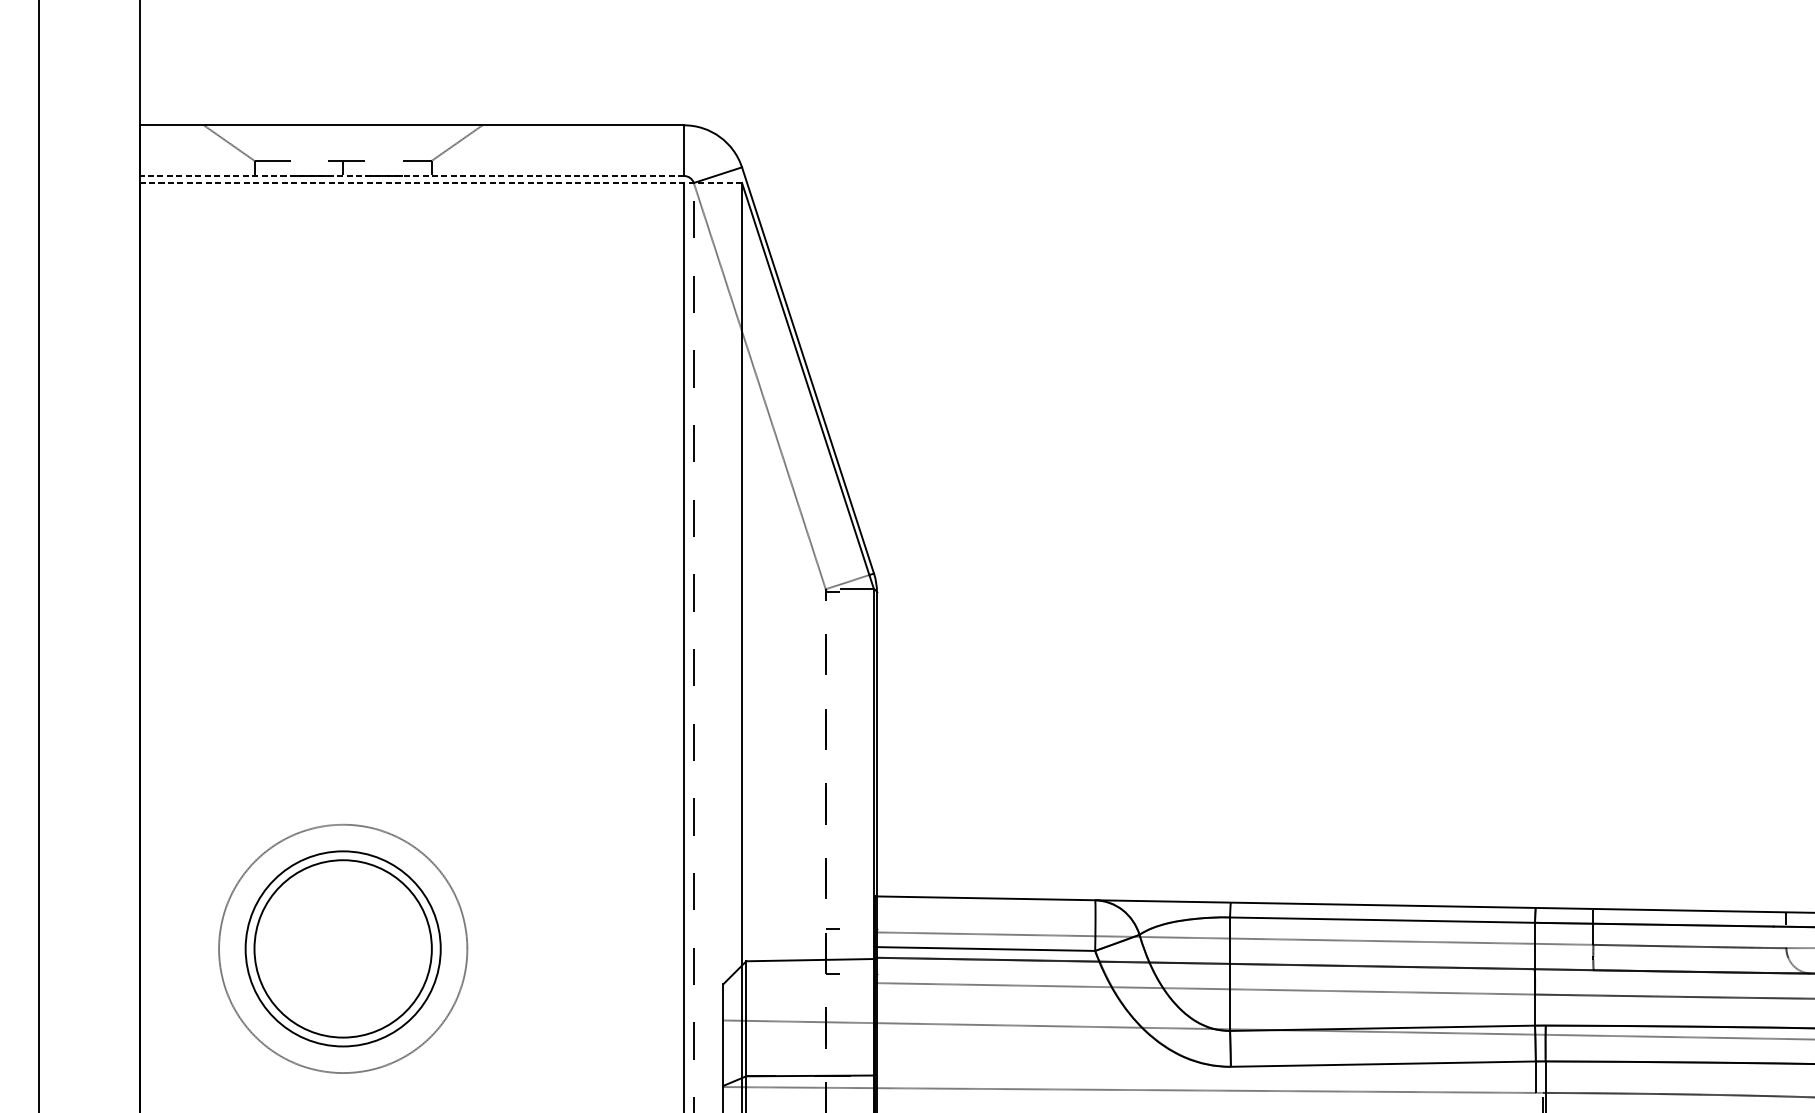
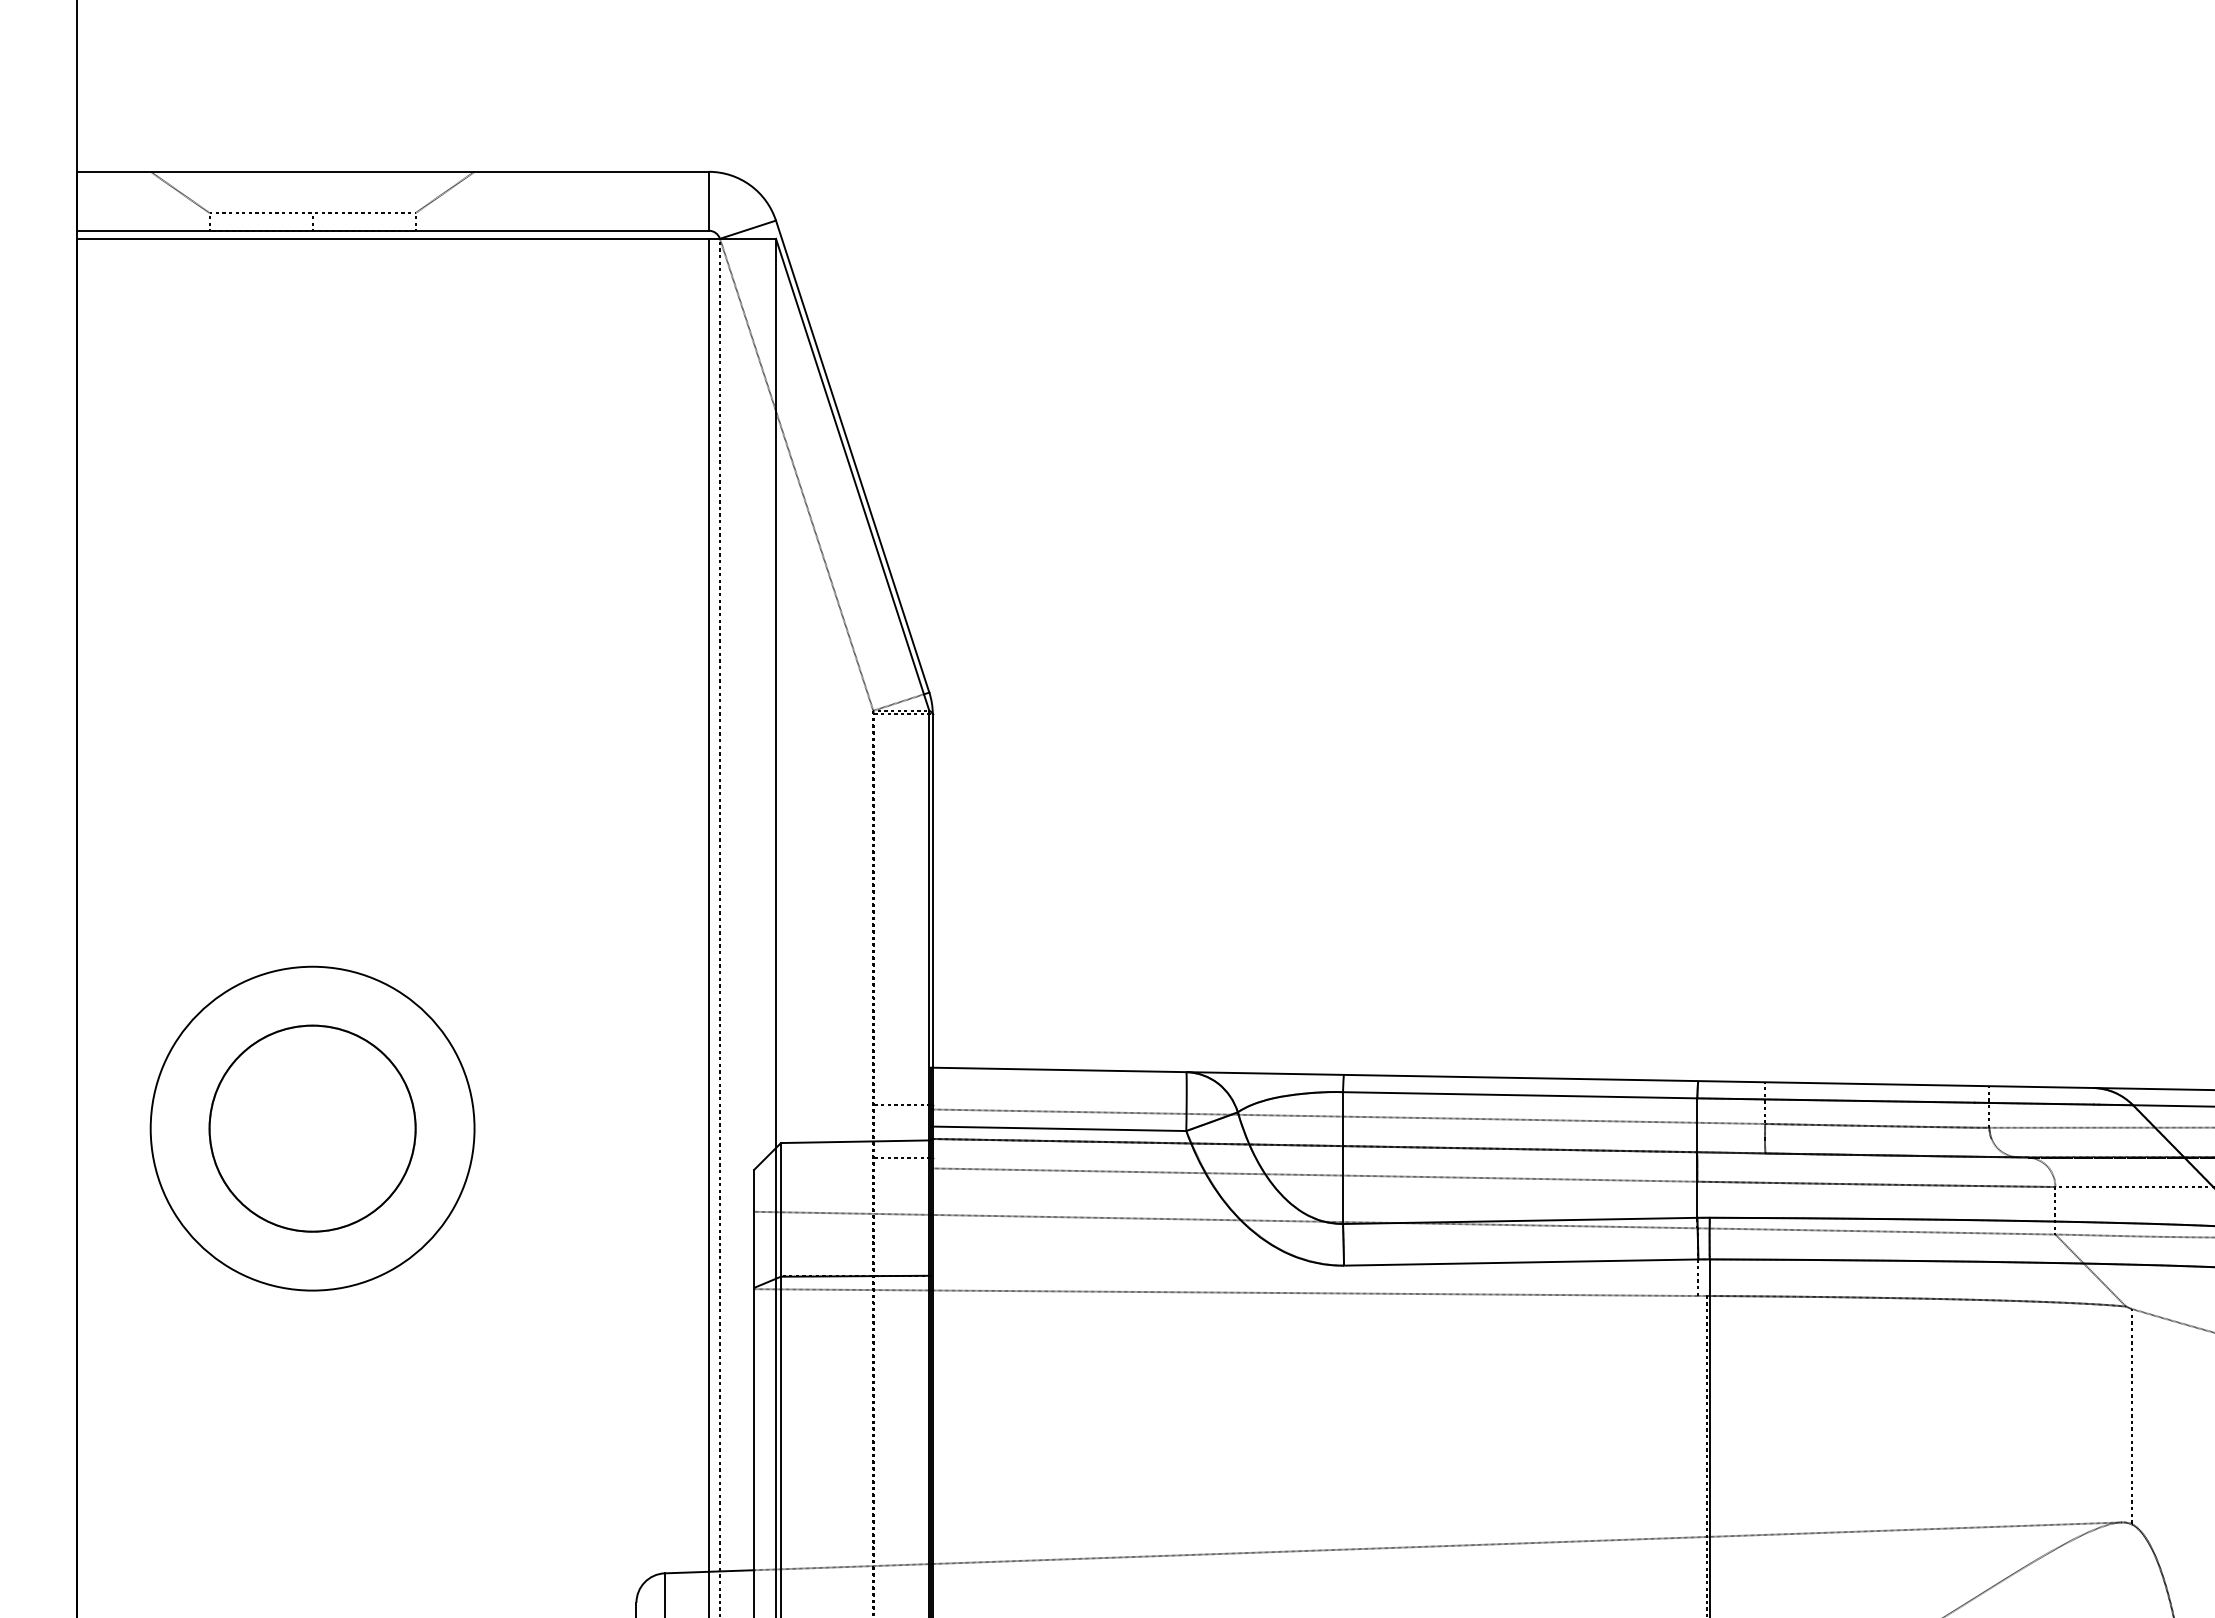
line: (411, 175) -> (392, 230), dashed -> solid
line: (441, 182) -> (426, 238), dashed -> solid
circle: (343, 948) -> (312, 1128), size x0.71
circle: (343, 948) -> (312, 1128), size x1.43

